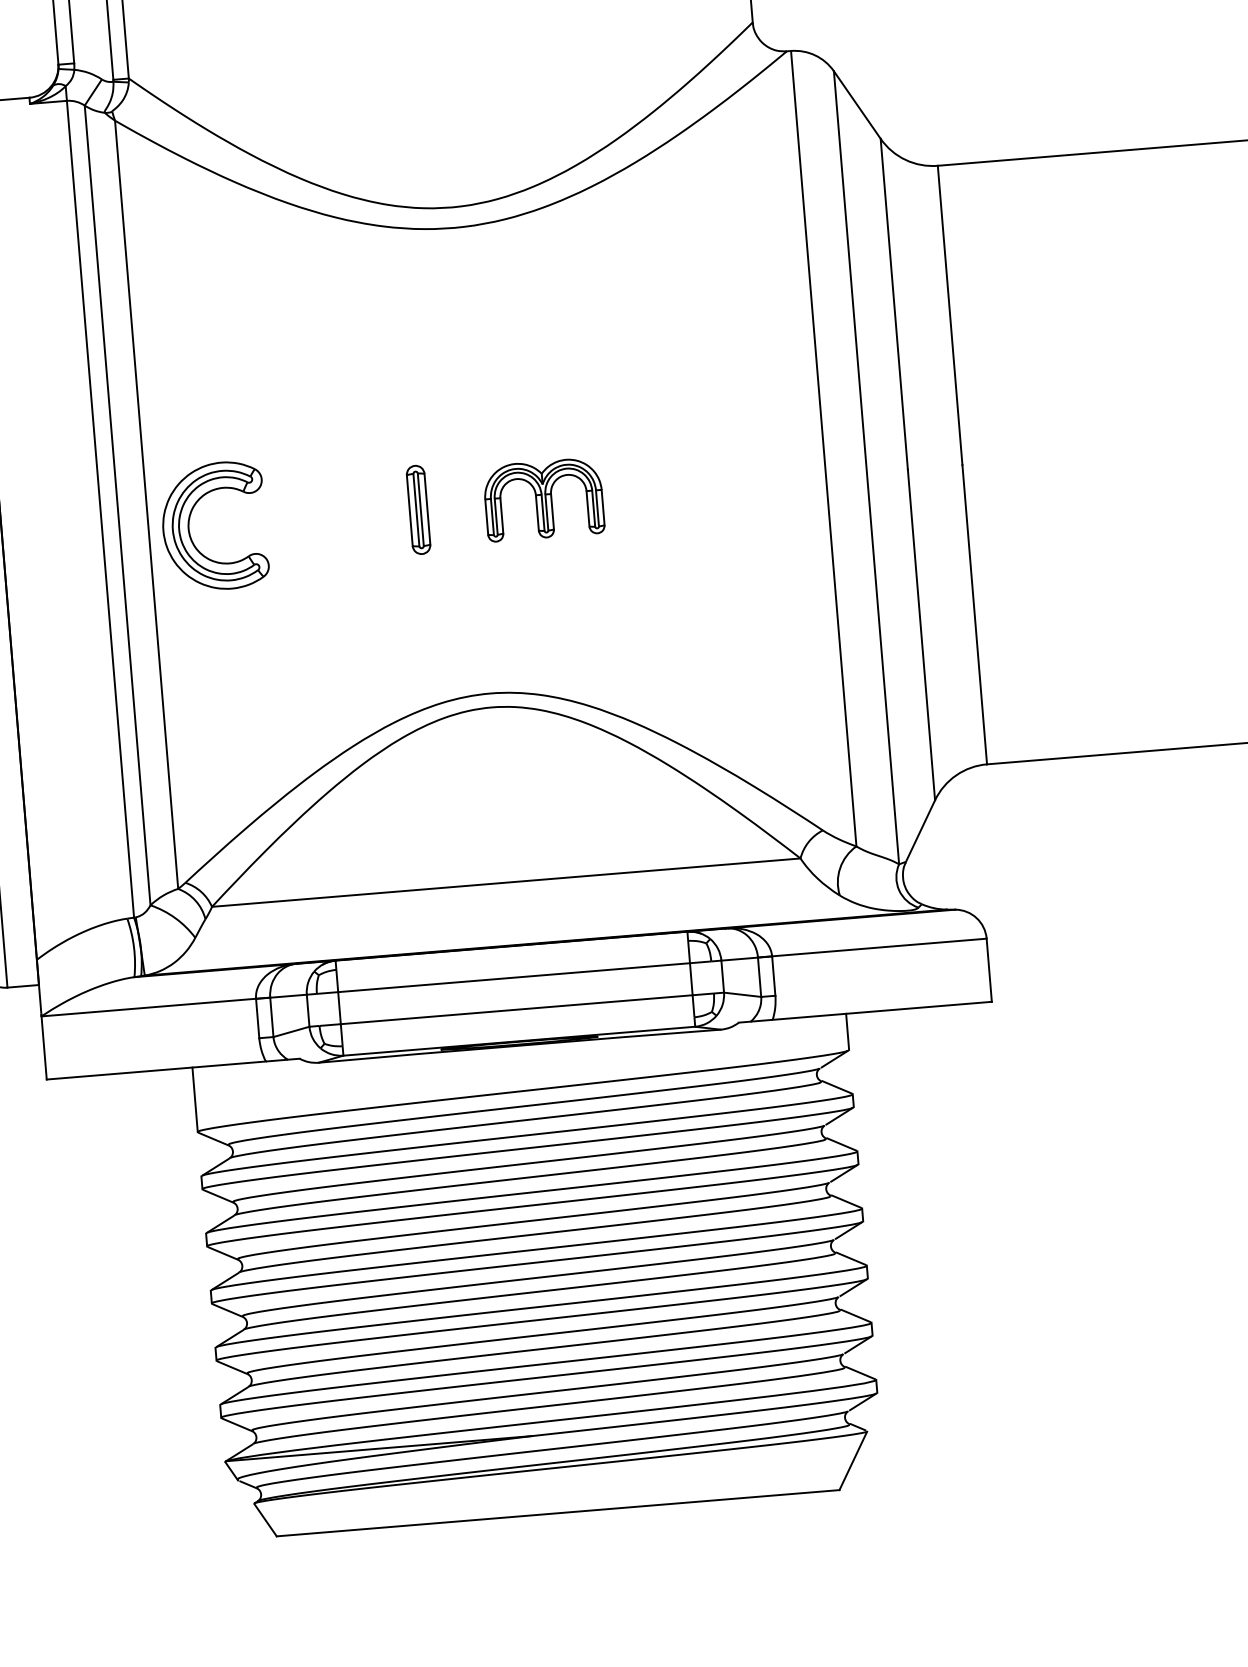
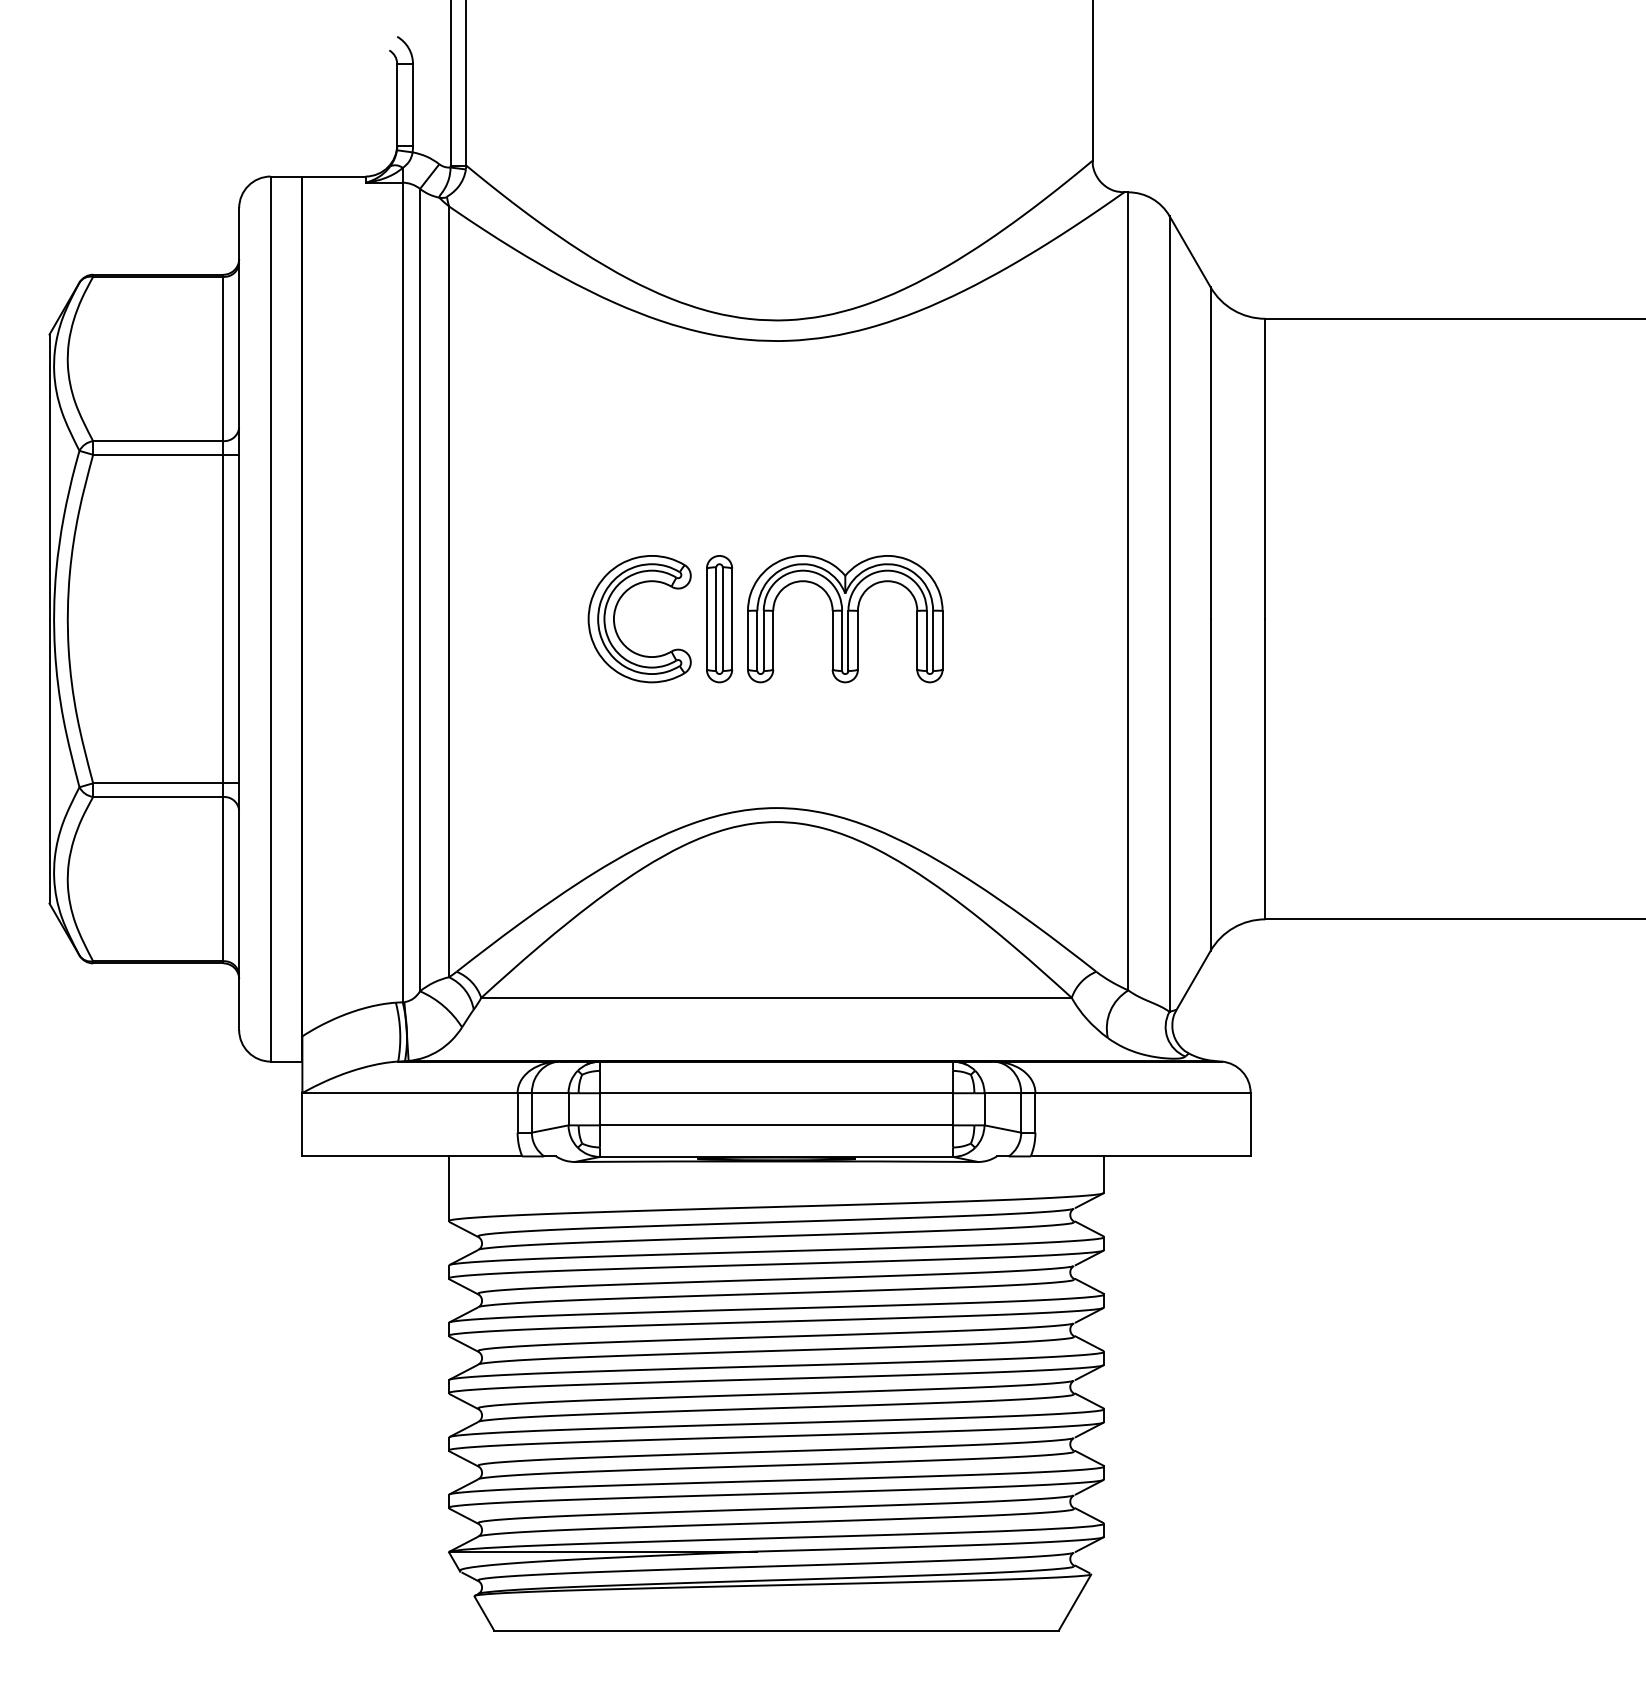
part: (544, 499) -> (845, 619), size x1.67
part: (418, 510) -> (719, 619), size x1.43
part: (190, 532) -> (615, 623), moved

